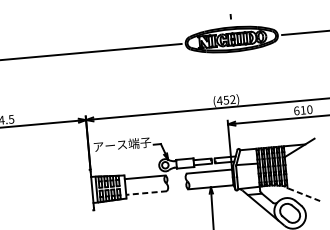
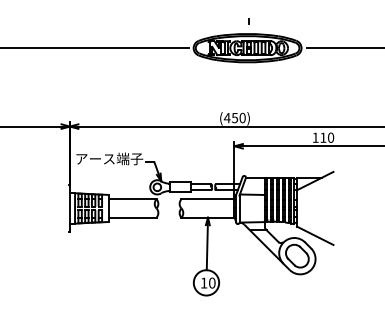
text: (232, 100) -> (242, 118), (452) -> (450)
text: (296, 110) -> (315, 137), 610 -> 110
line: (146, 192) -> (132, 217), dashed -> solid
line: (303, 194) -> (314, 235), dashed -> solid

